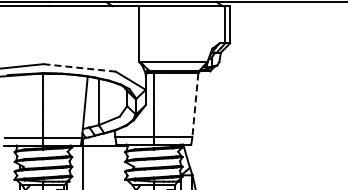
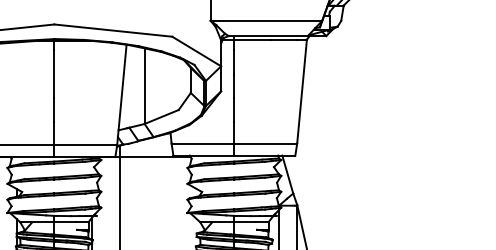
line: (80, 67) -> (114, 29), dashed -> solid
line: (195, 105) -> (302, 91), dashed -> solid

